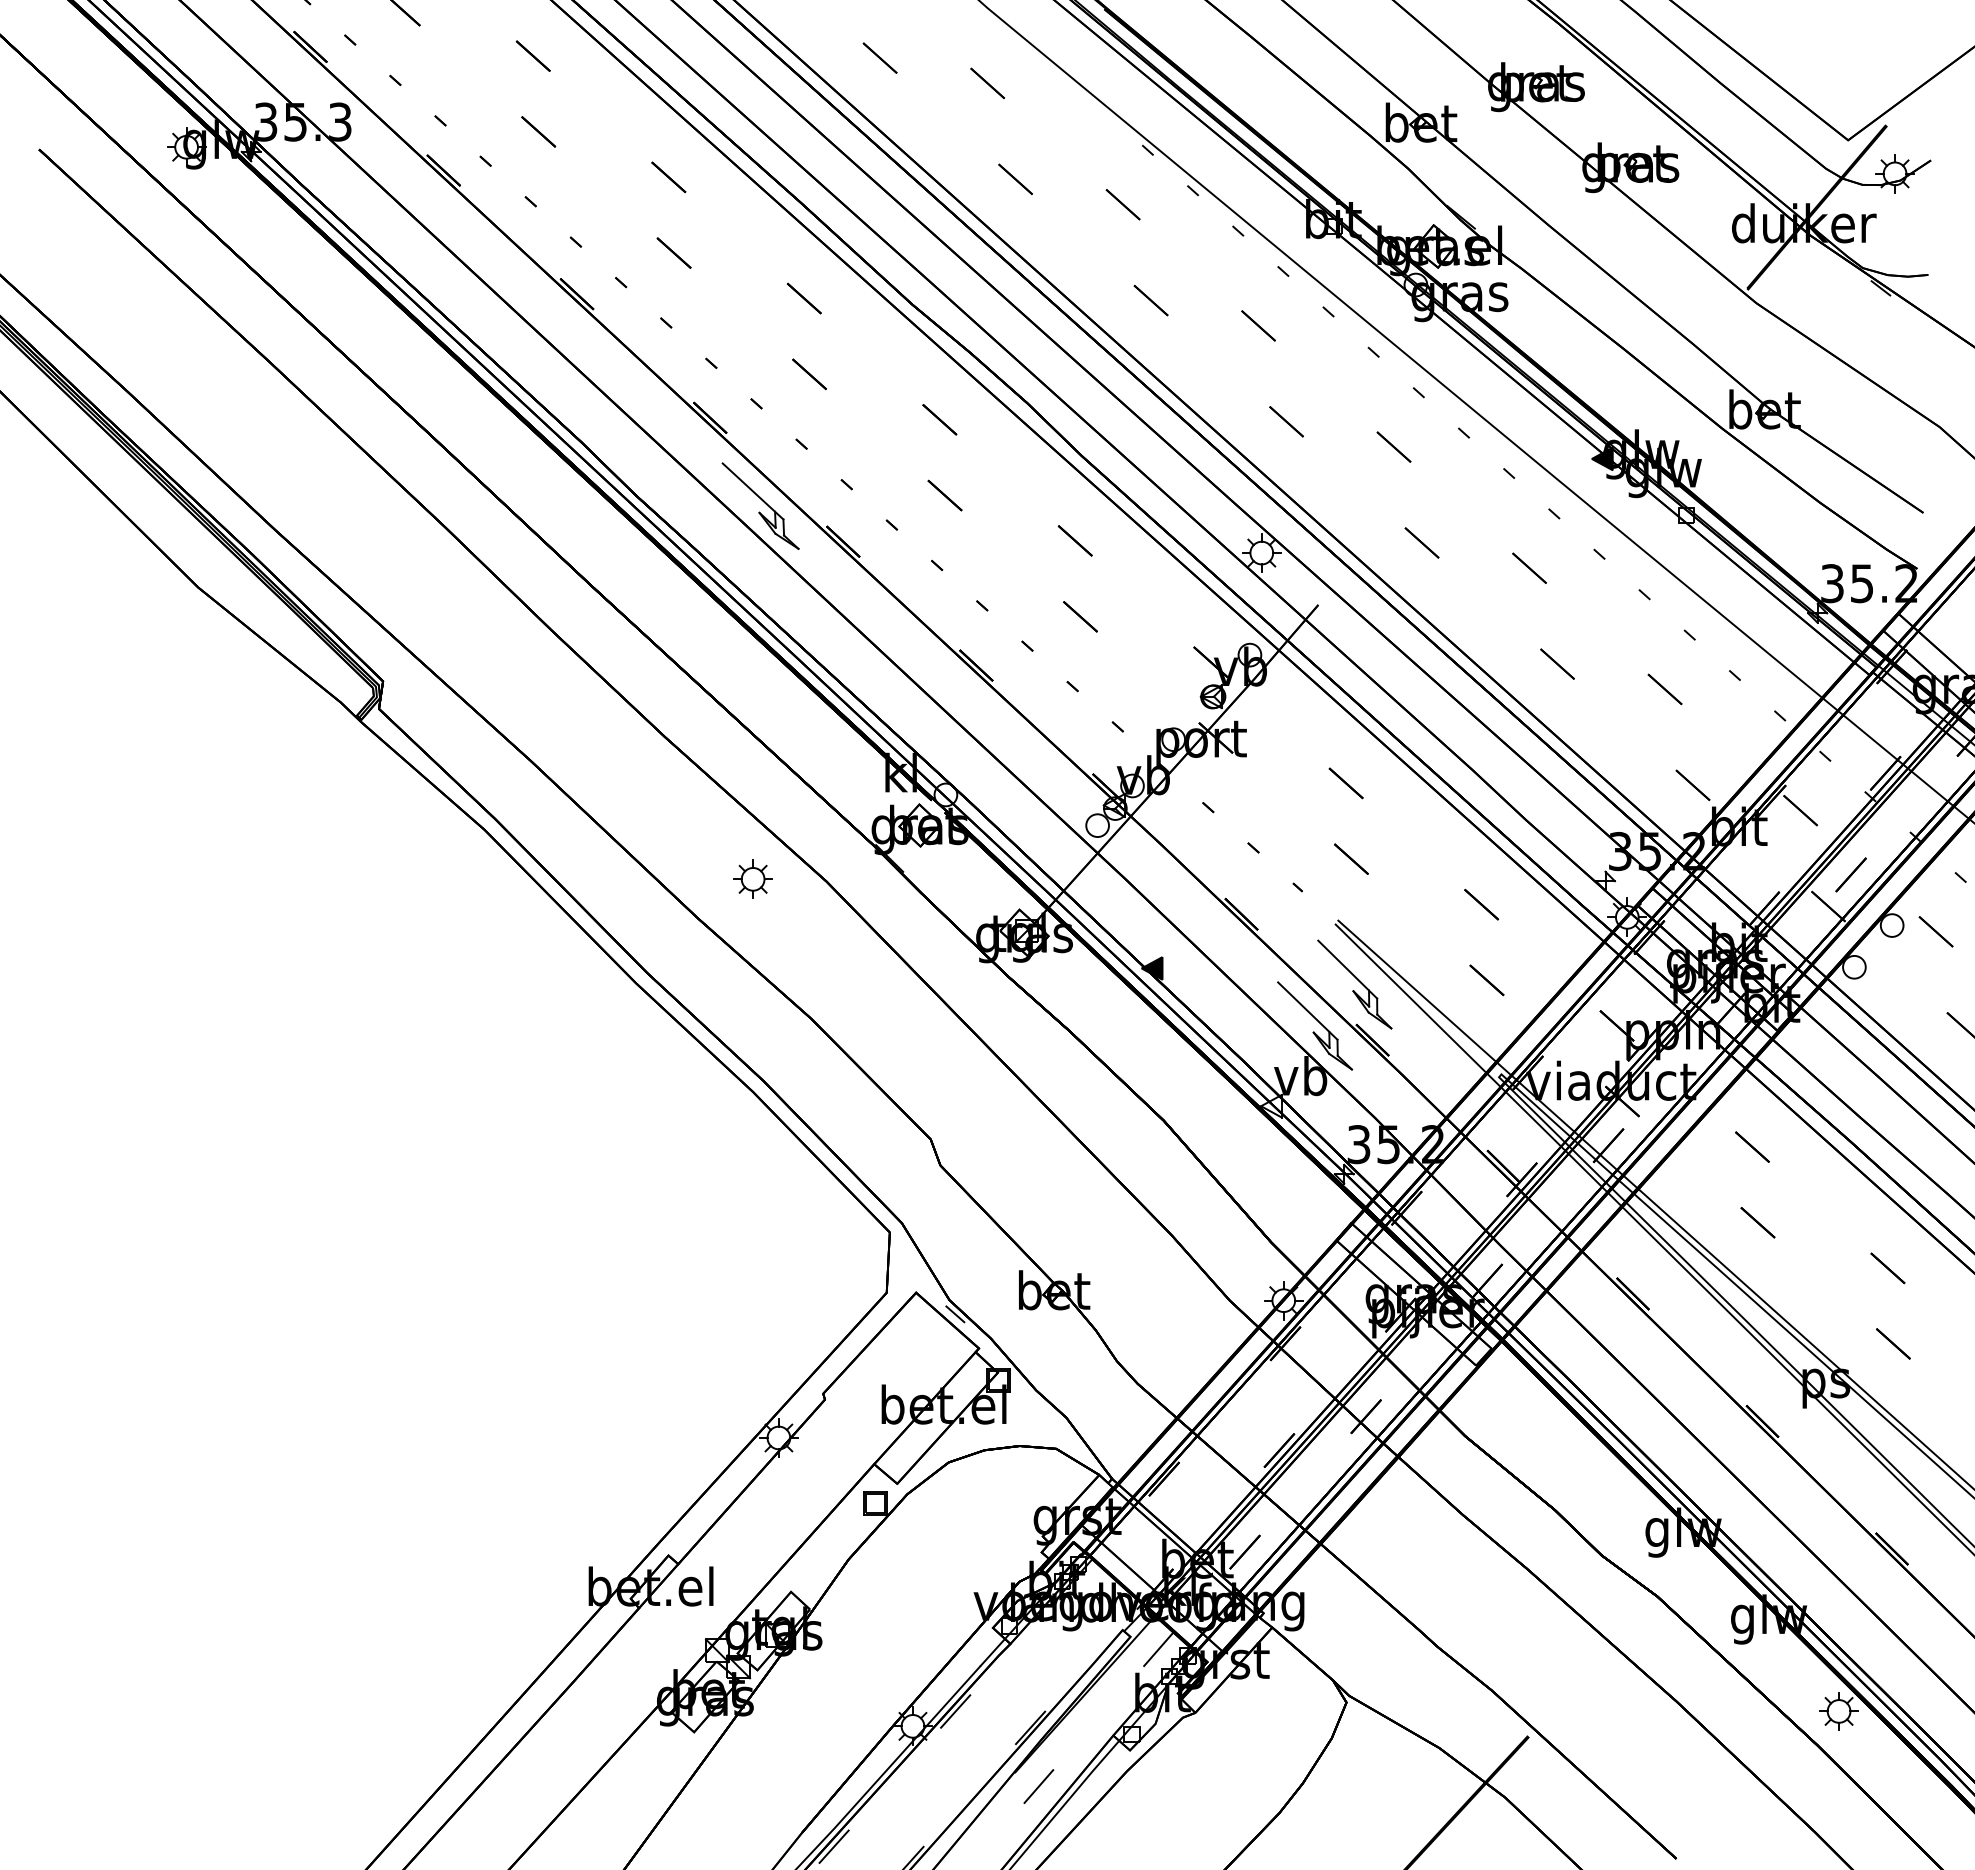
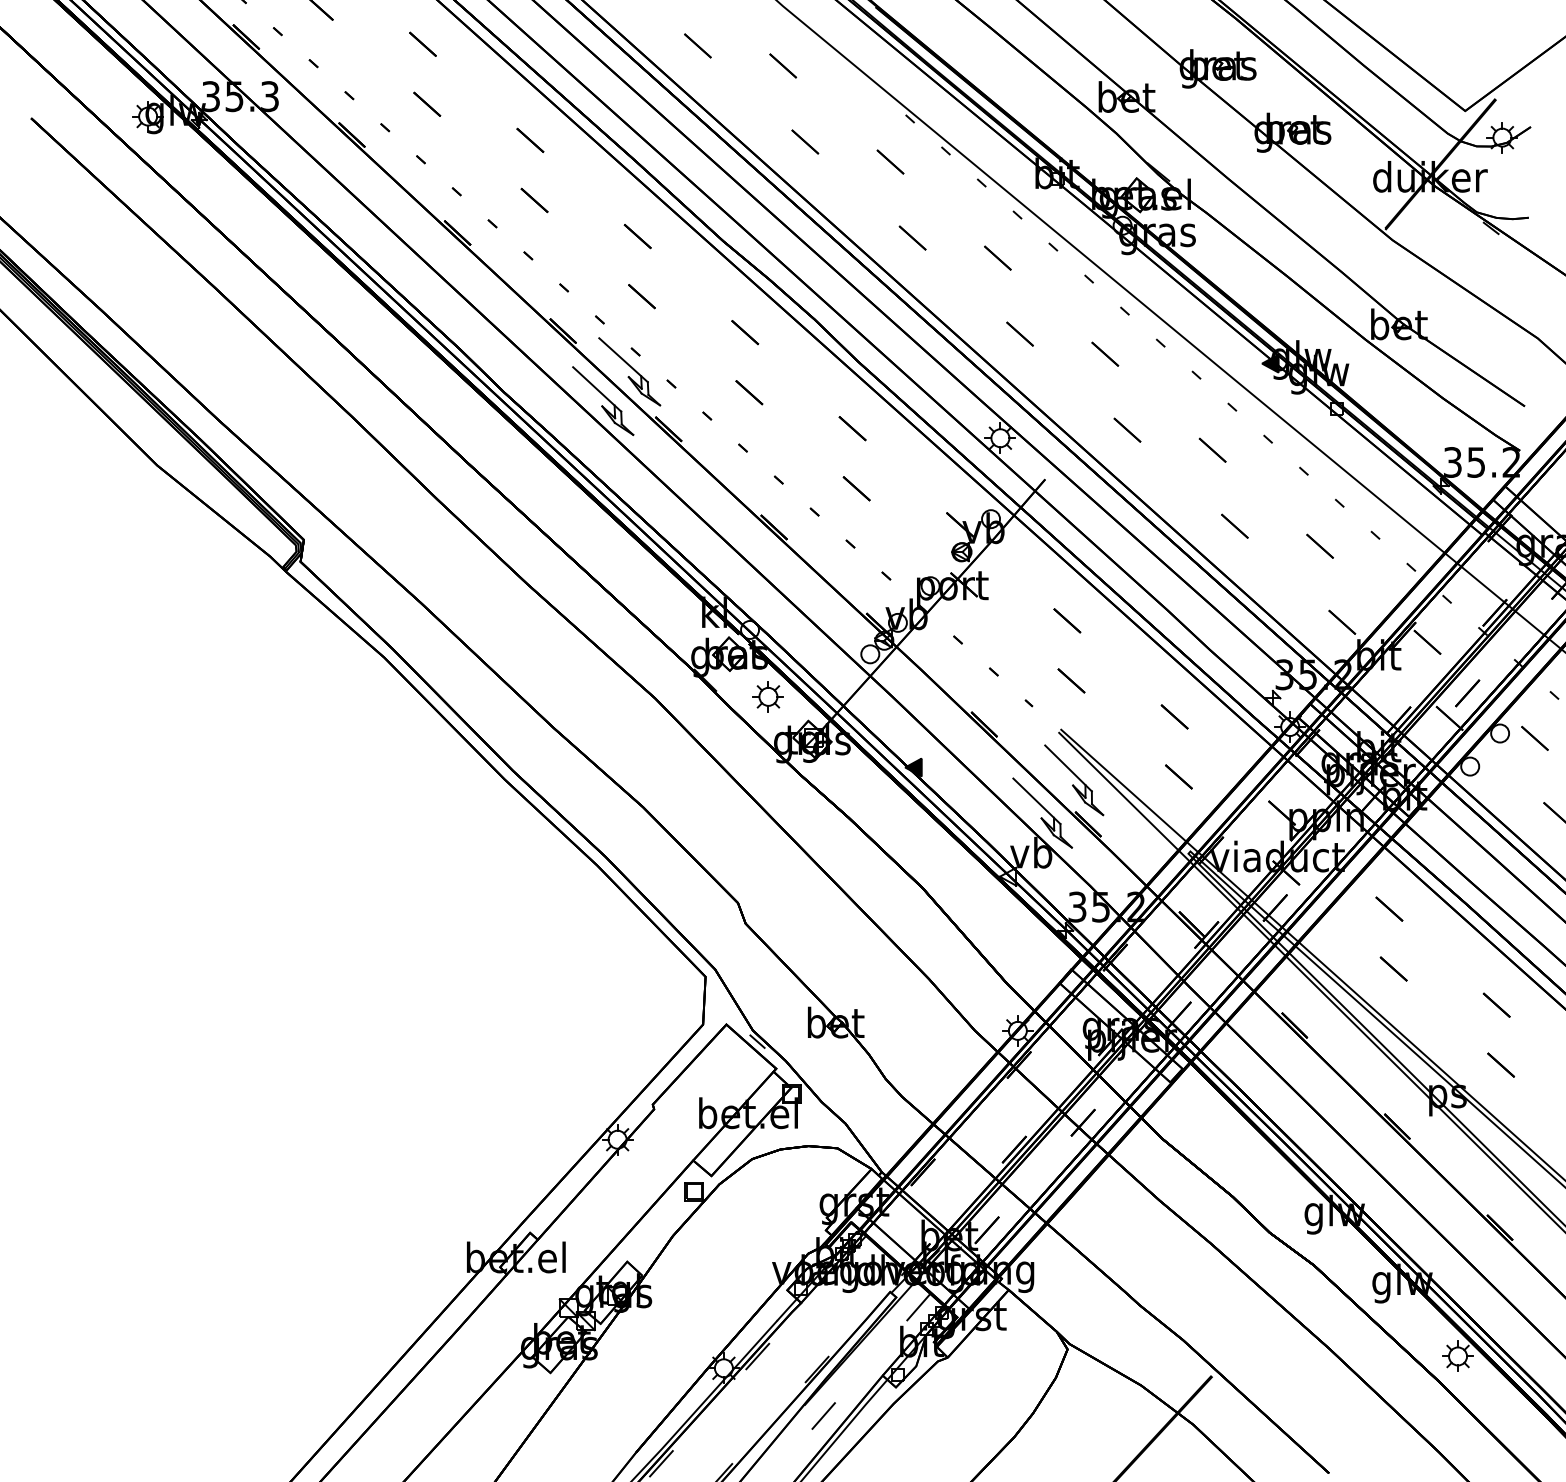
part: (793, 468) -> (629, 371), added
part: (752, 878) -> (767, 696), moved

